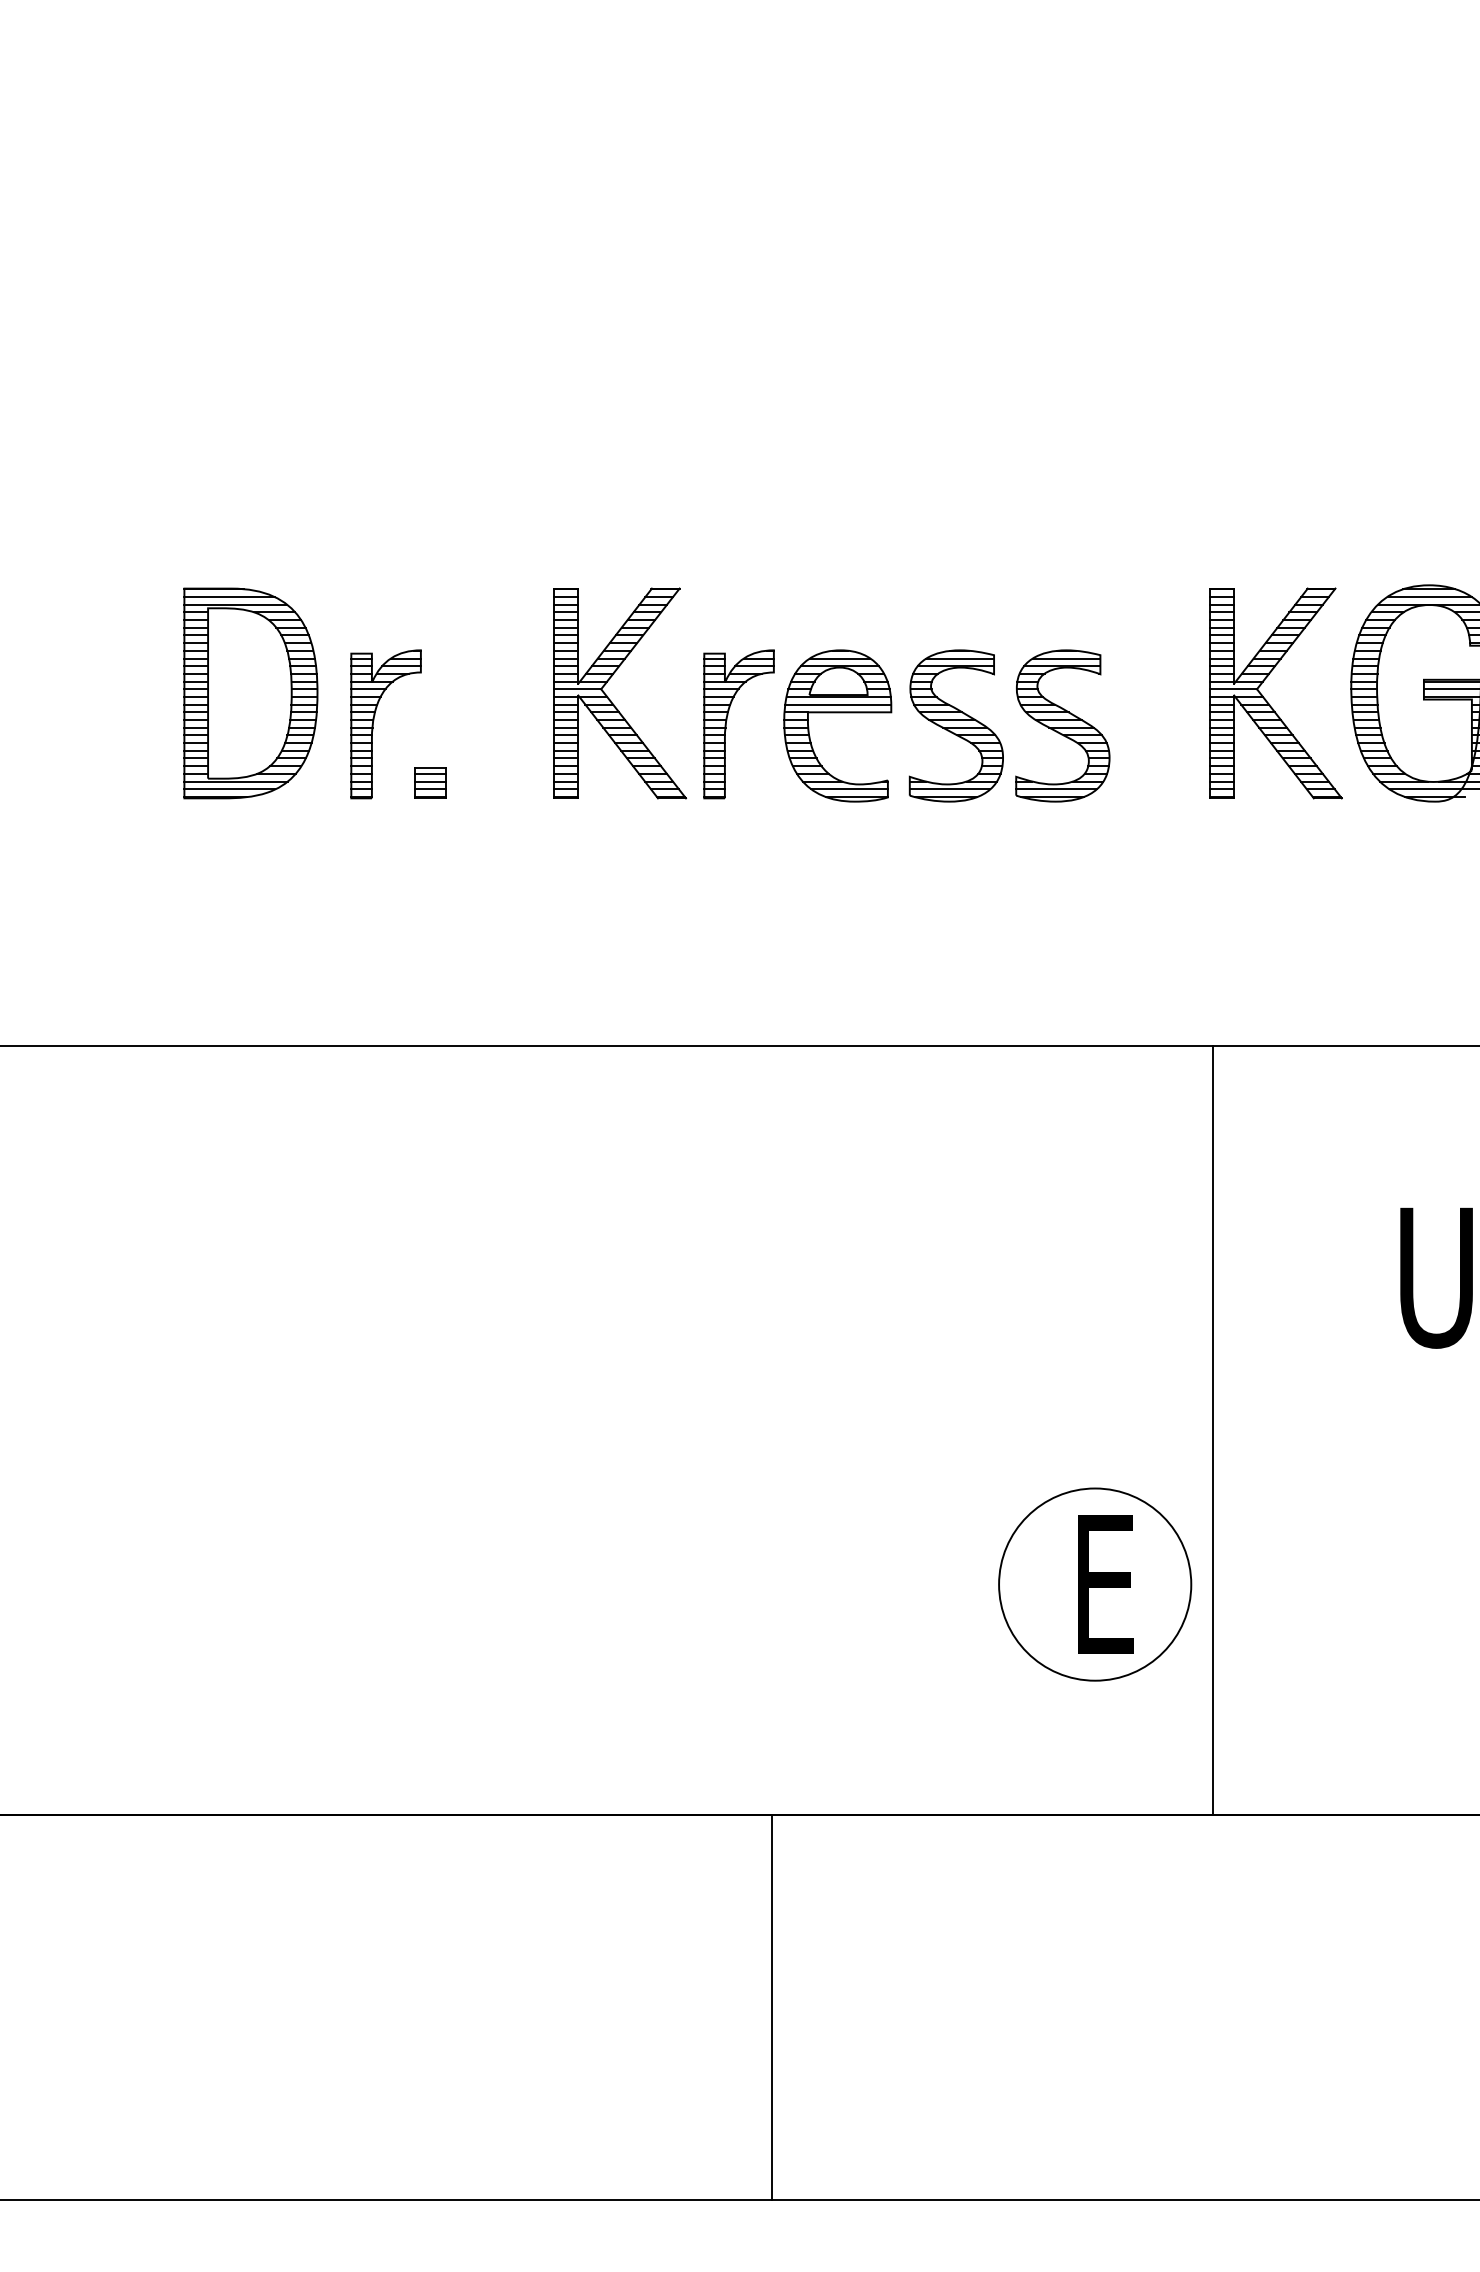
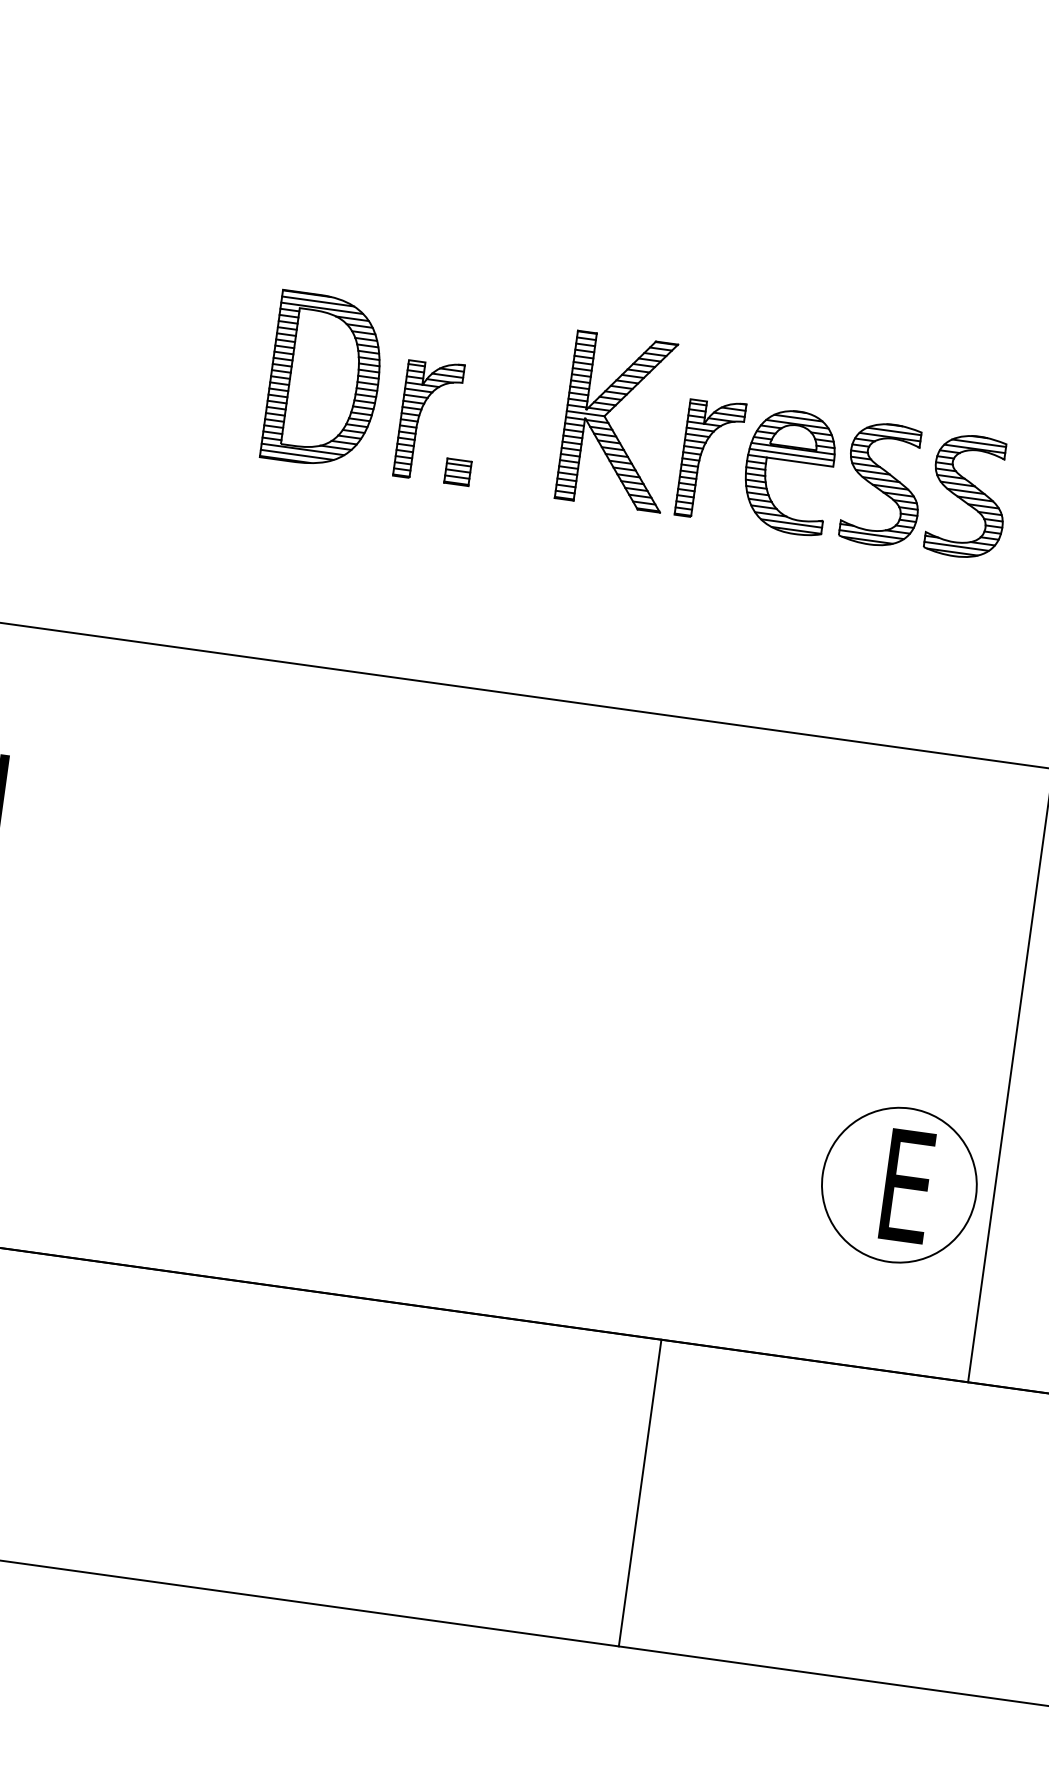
line: (771, 2007) -> (639, 1493), moved

